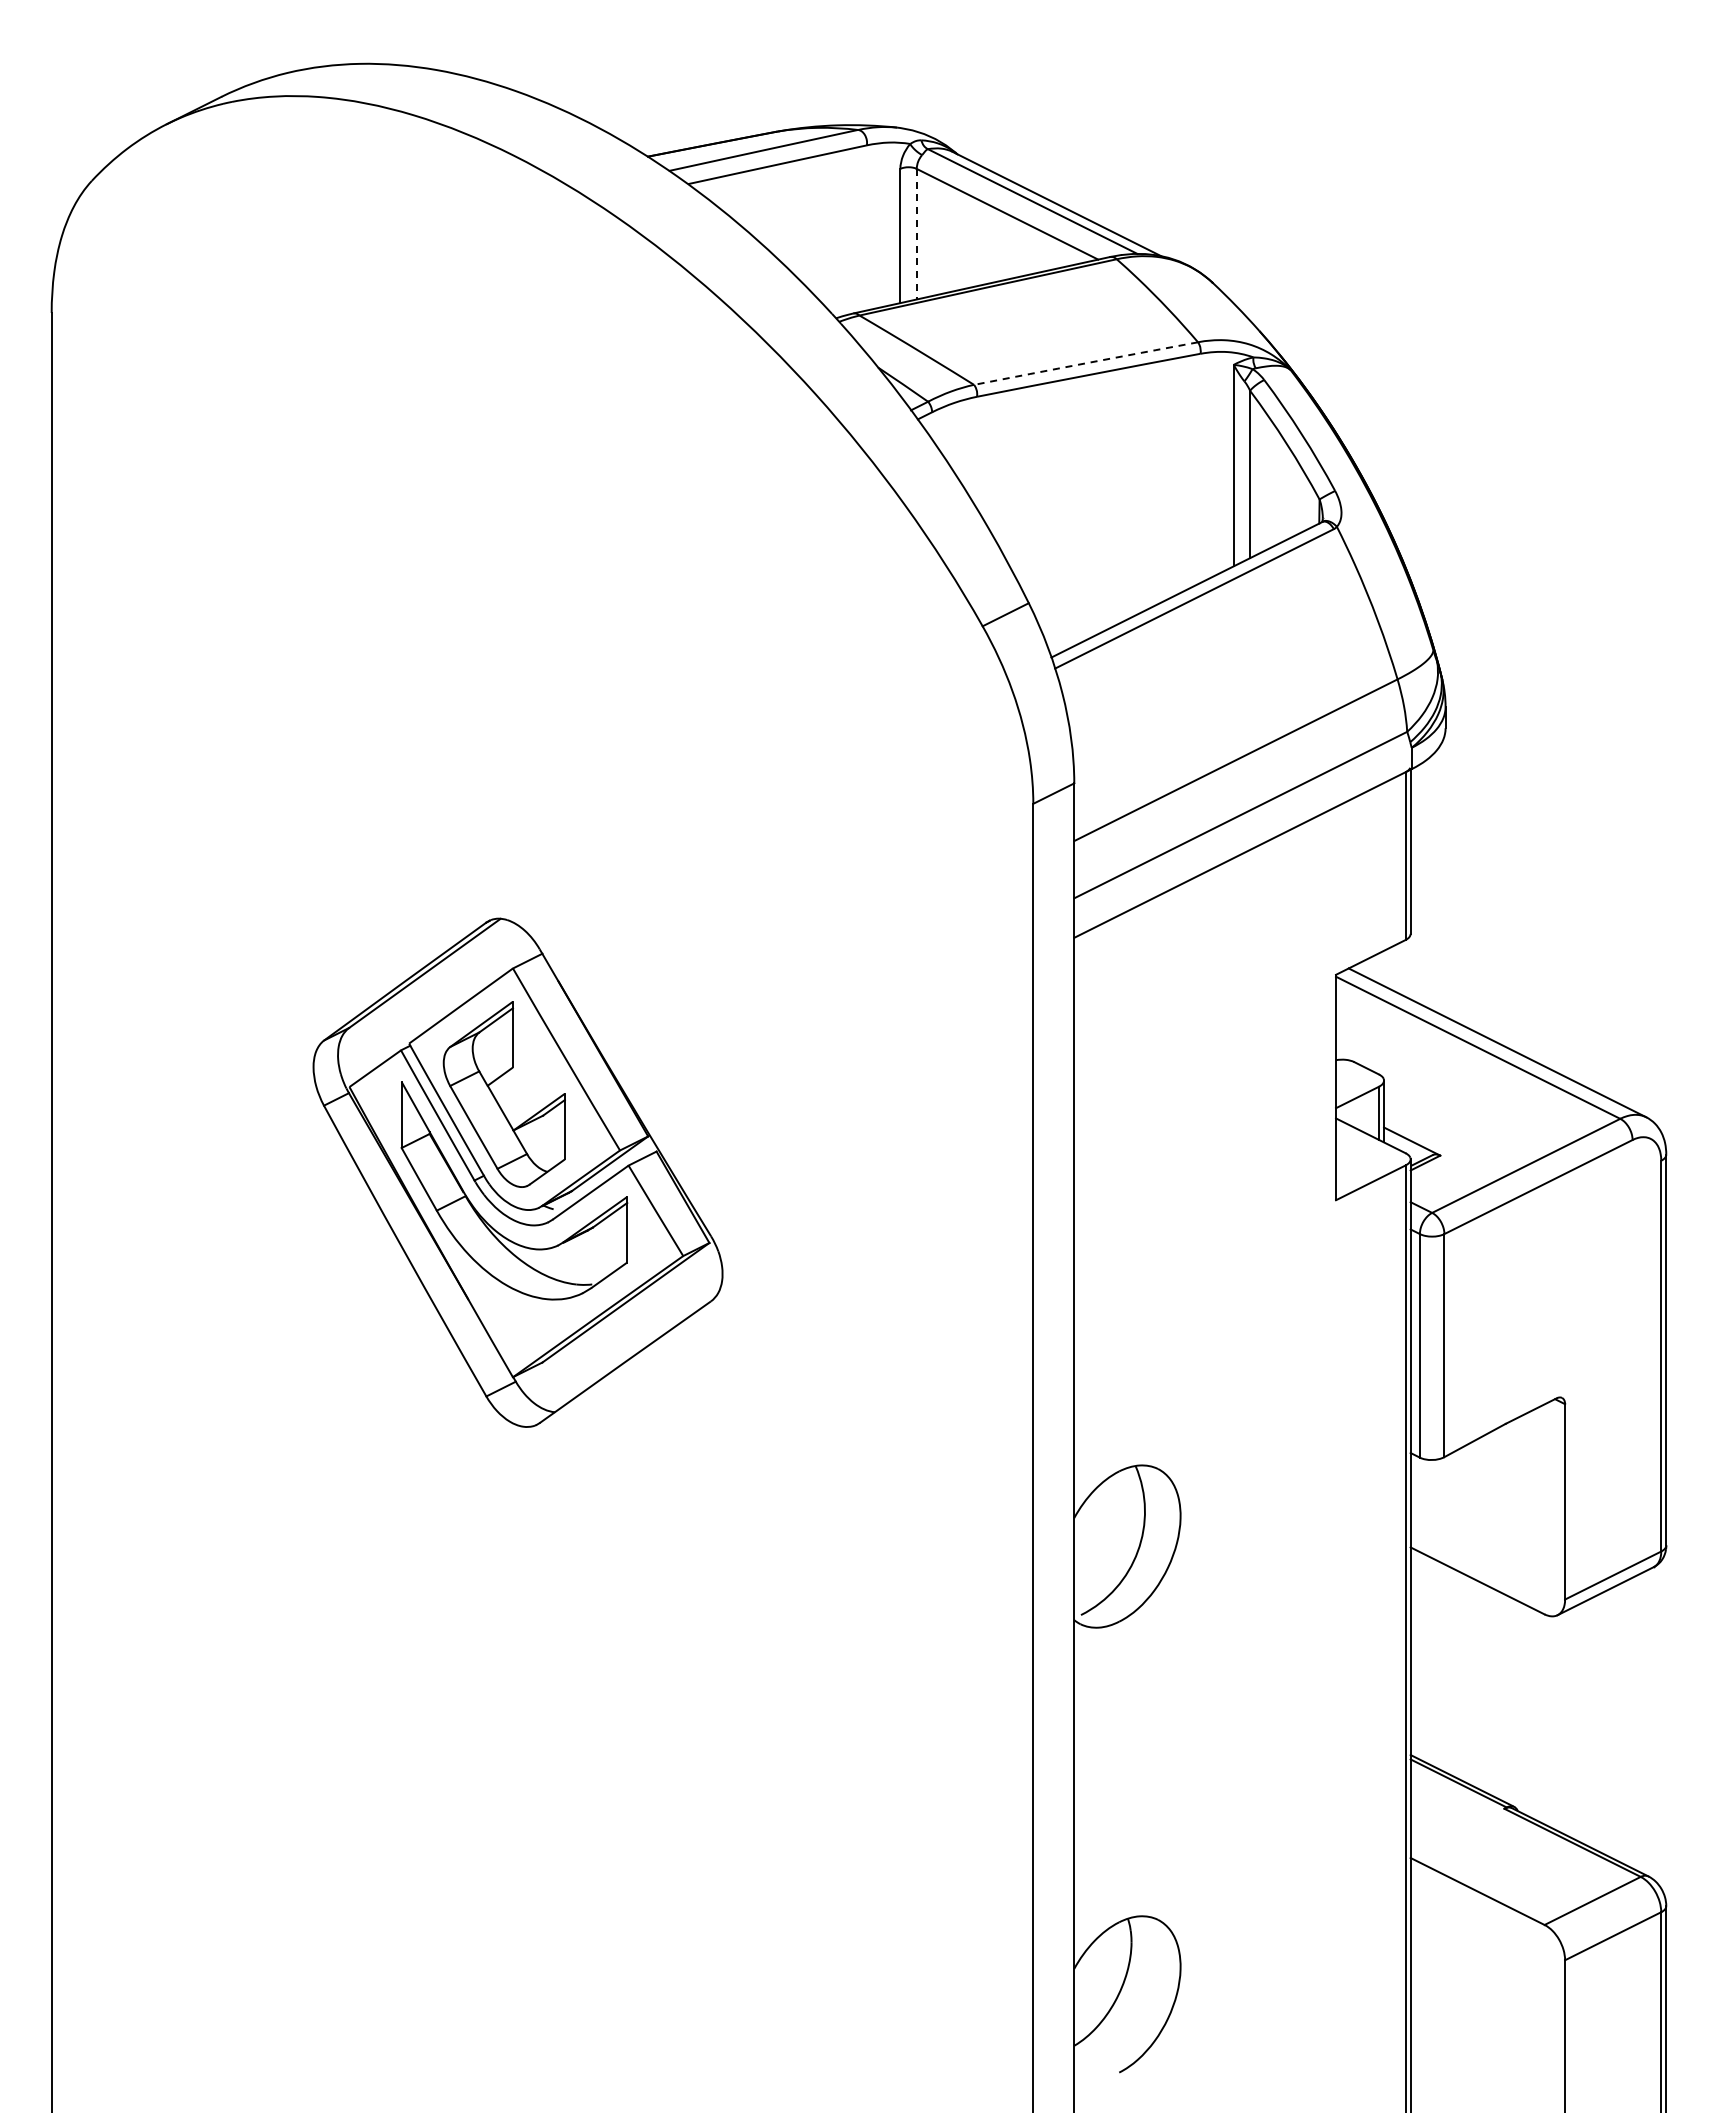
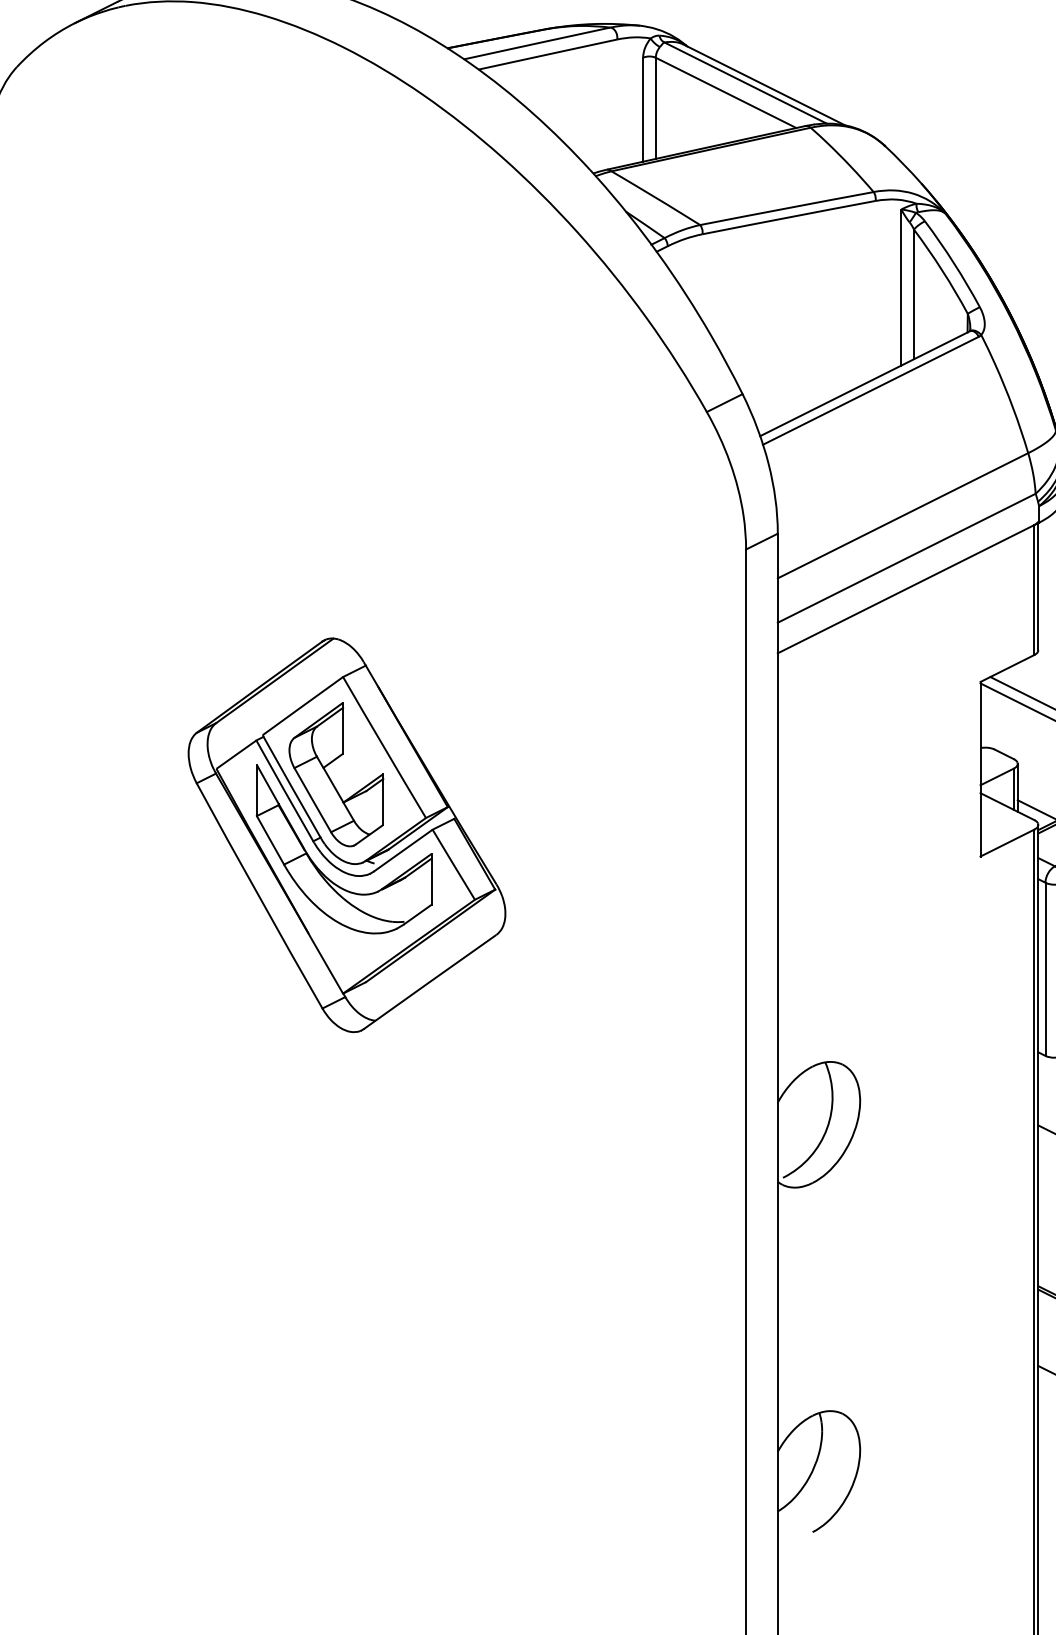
line: (916, 234) -> (655, 108), dashed -> solid
arc: (1085, 363) -> (786, 208), dashed -> solid

